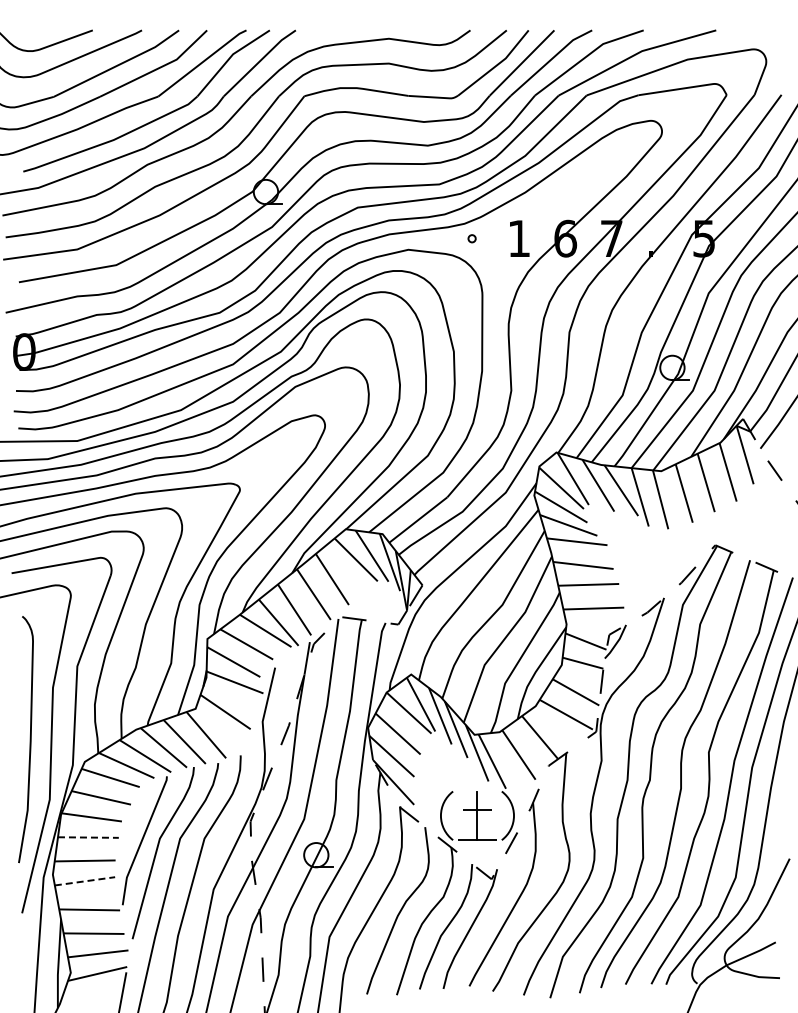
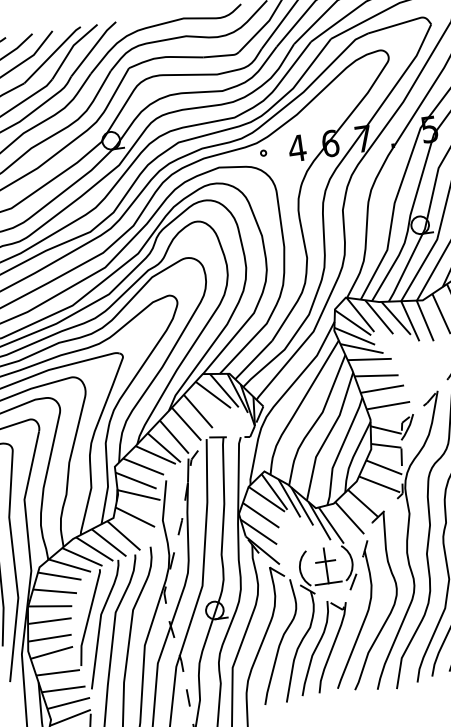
text: (519, 238) -> (297, 148), 1 -> 4
line: (88, 837) -> (49, 621), dashed -> solid
line: (85, 881) -> (52, 652), dashed -> solid

